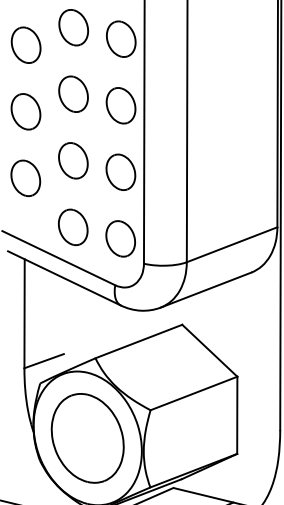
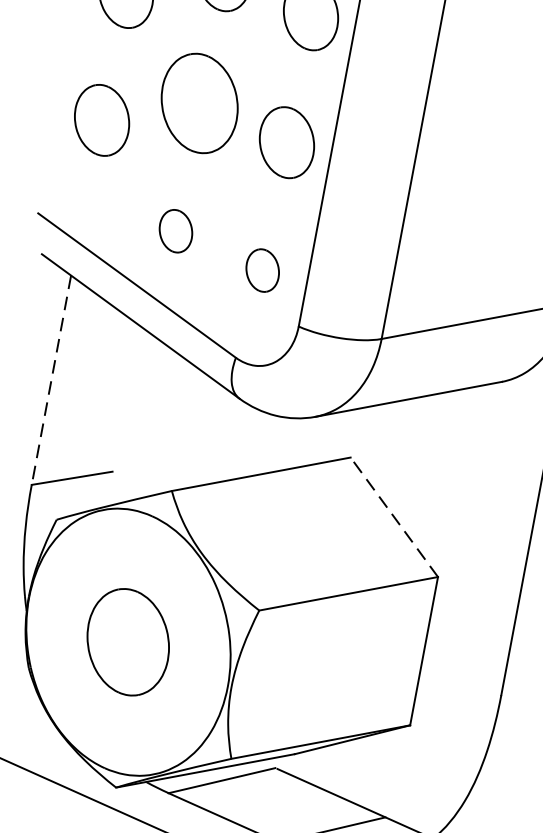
part: (73, 160) -> (200, 103), size x1.4
part: (73, 226) -> (176, 229), size x0.6
part: (120, 238) -> (262, 269), size x0.6
line: (24, 314) -> (51, 381), solid -> dashed
line: (209, 350) -> (393, 516), solid -> dashed
part: (87, 438) -> (127, 642), size x0.6

